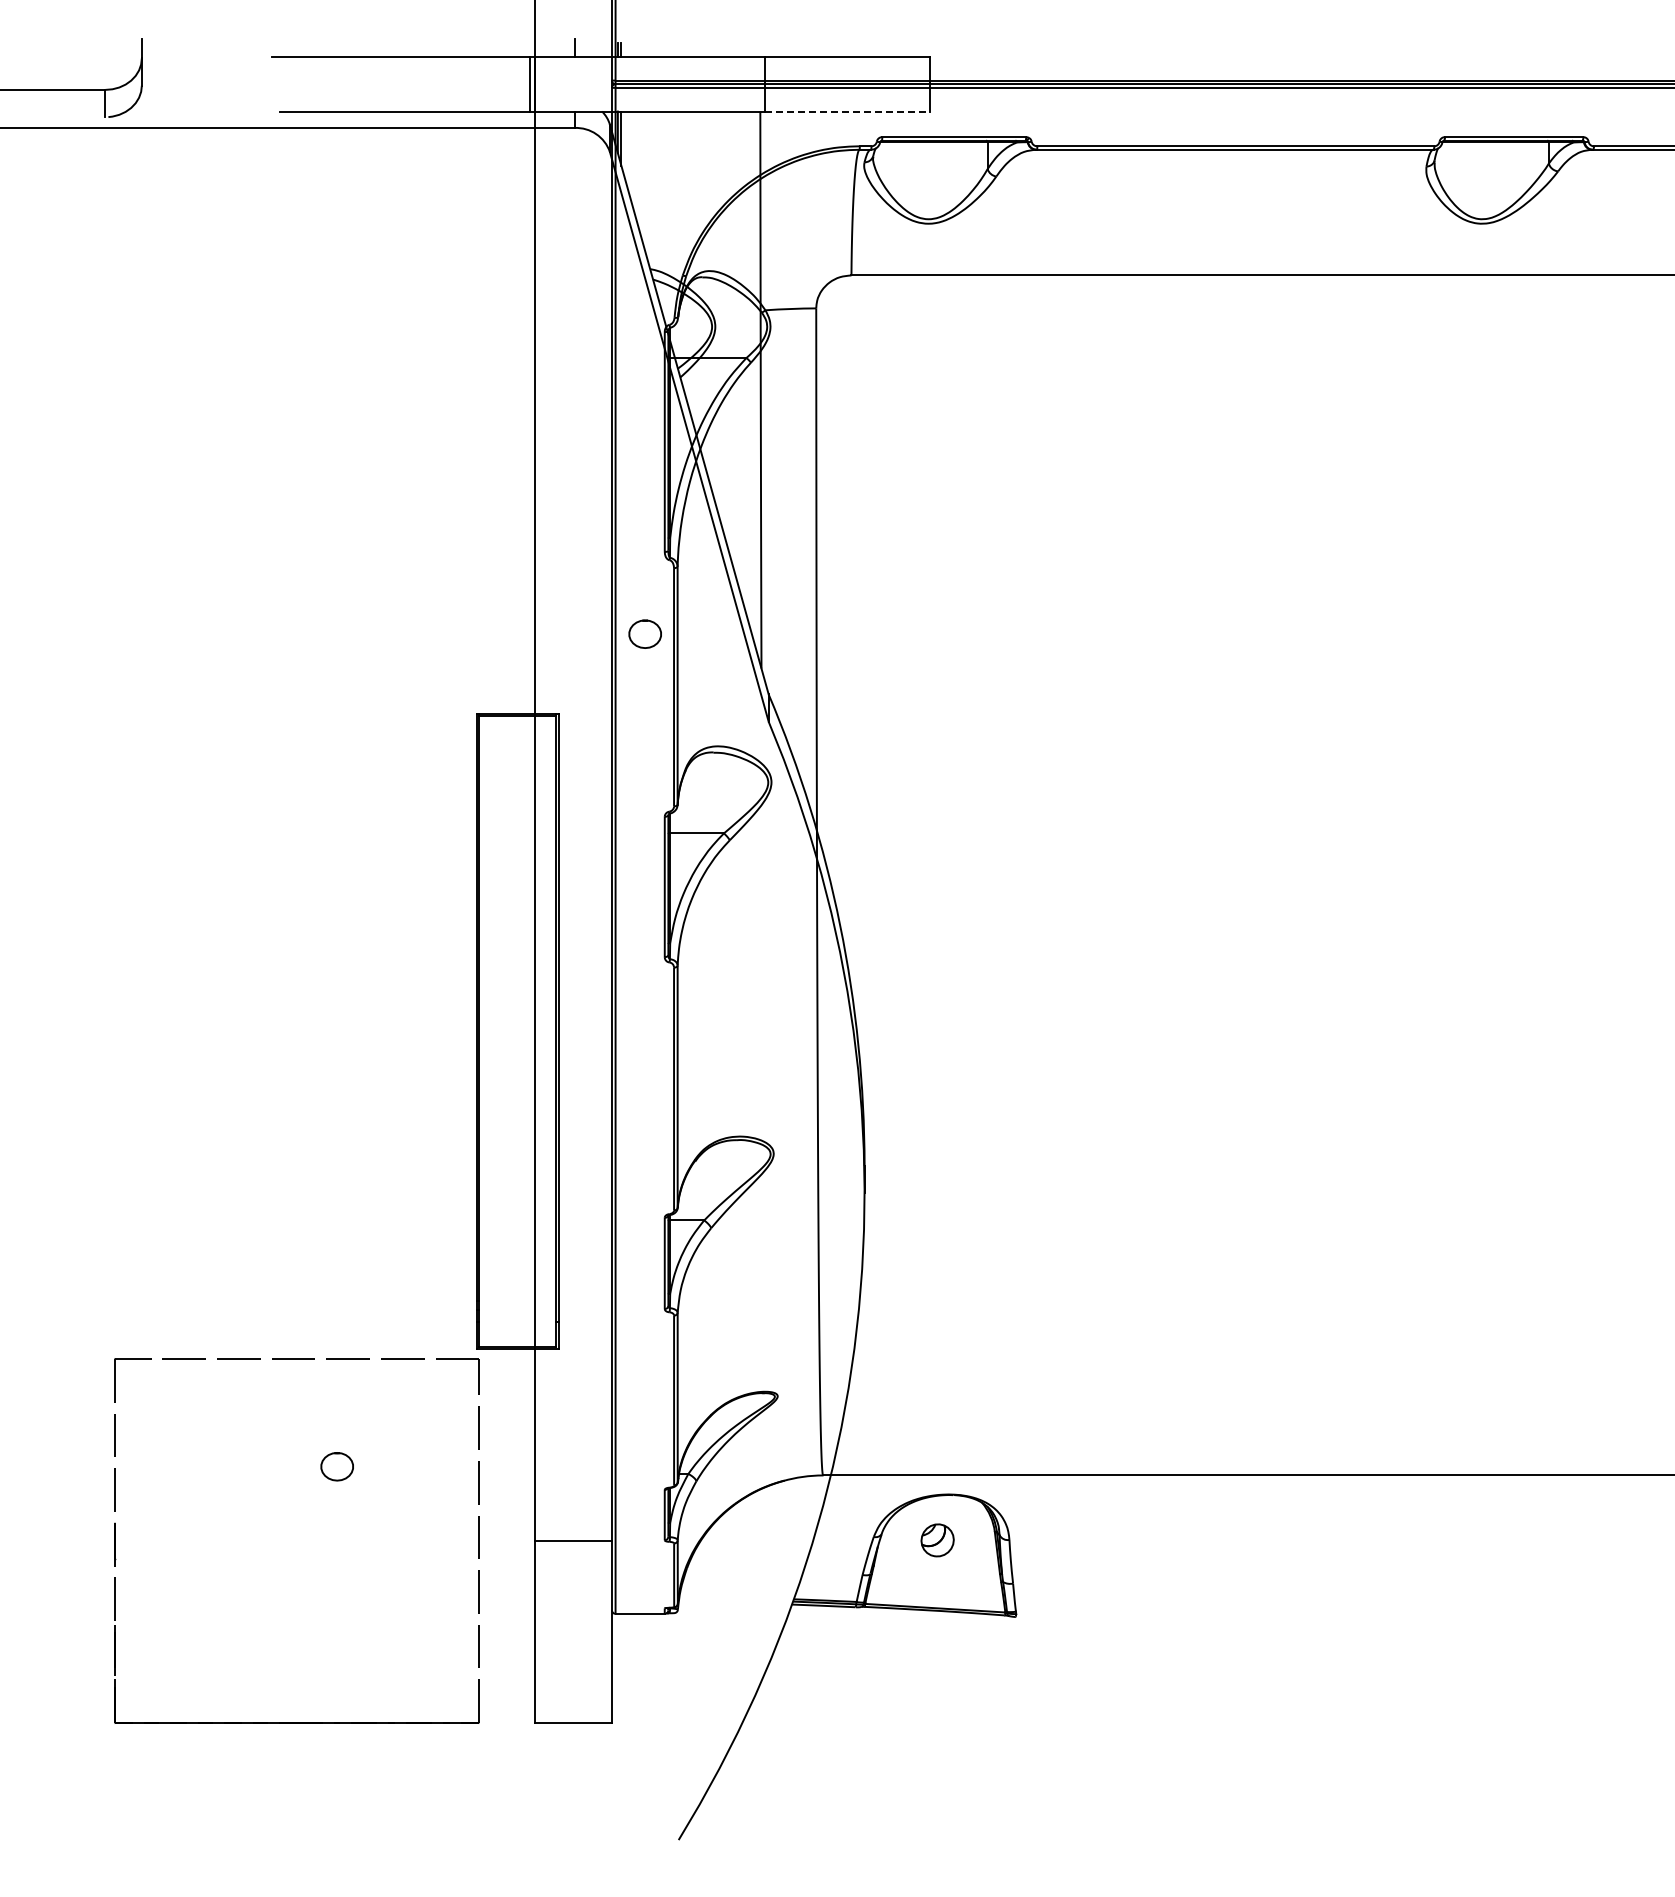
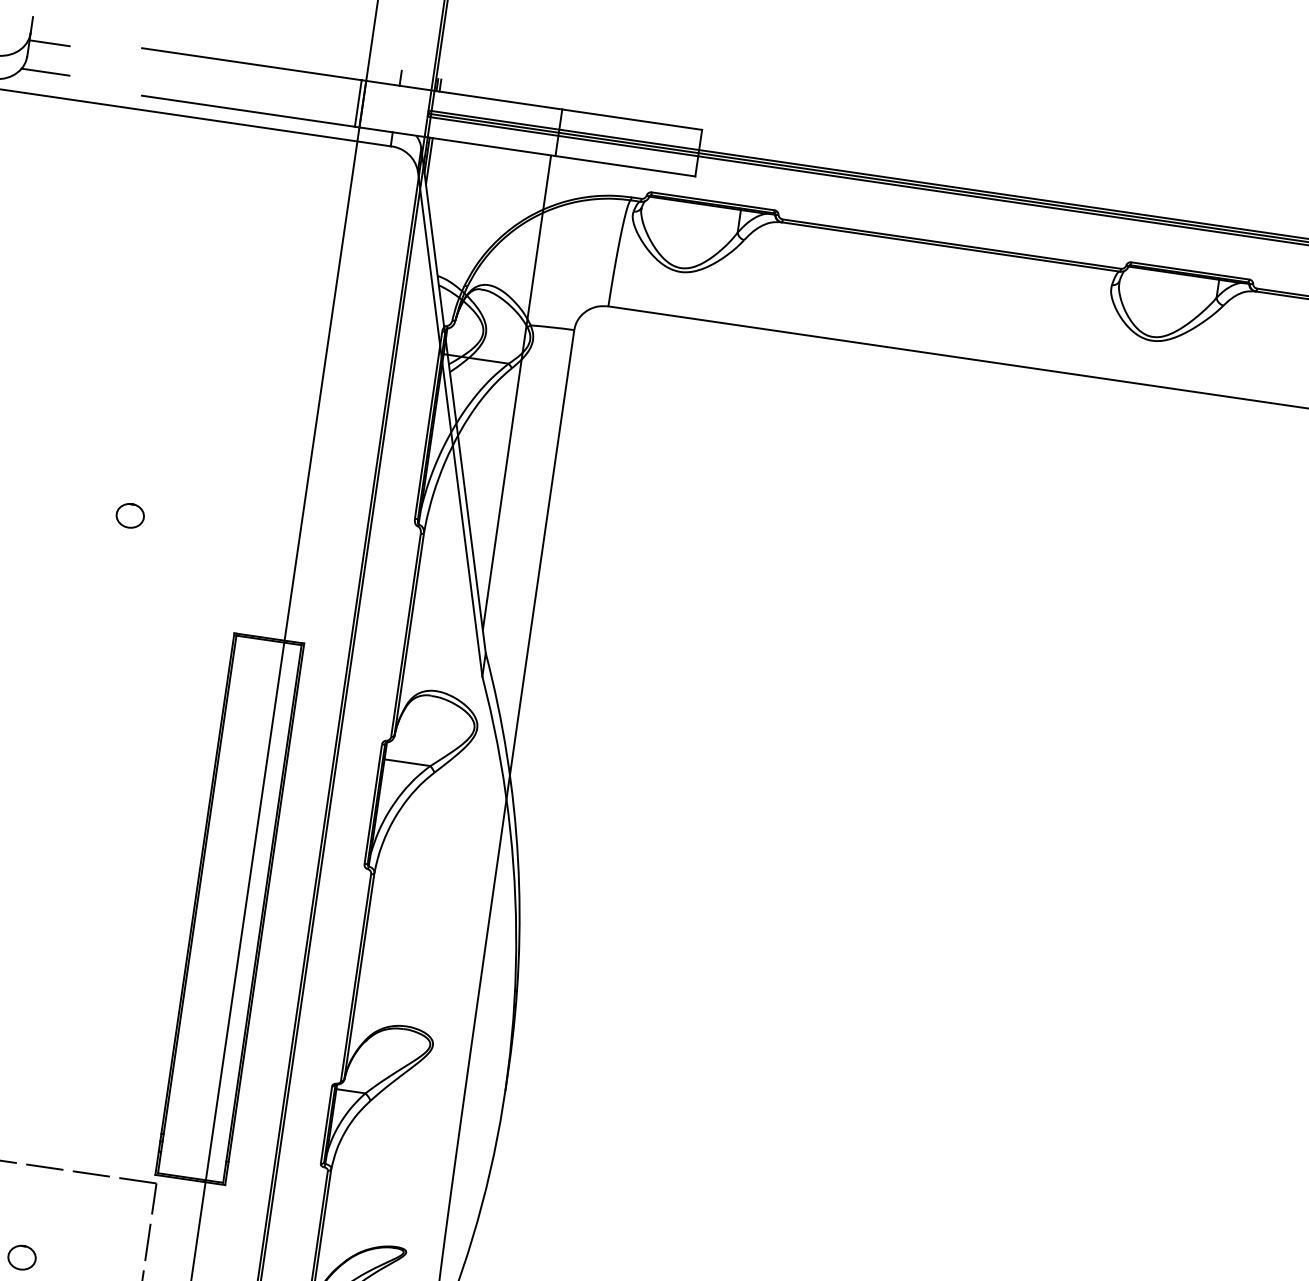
line: (164, 66) -> (48, 42), added
line: (165, 100) -> (45, 72), added
line: (848, 111) -> (626, 166), dashed -> solid
part: (644, 633) -> (129, 515), moved

